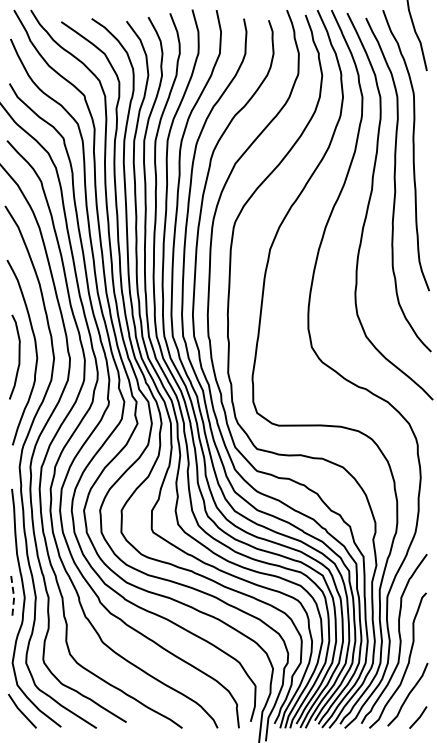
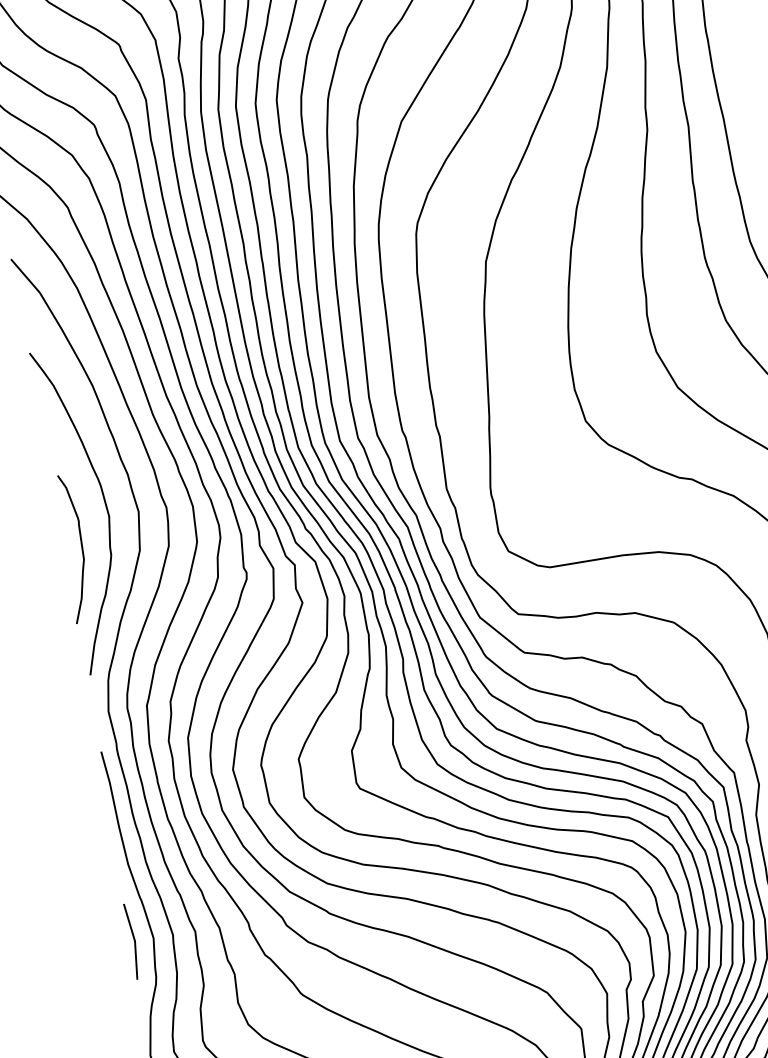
curve: (18, 356) -> (80, 546), moved
line: (14, 597) -> (135, 940), dashed -> solid

